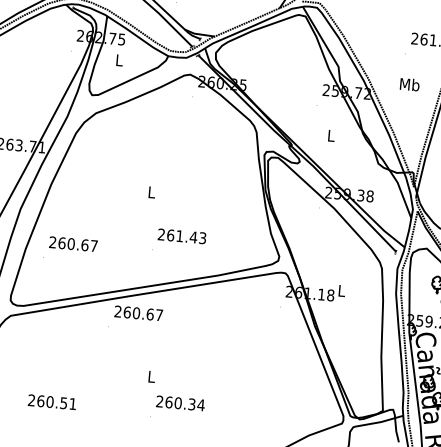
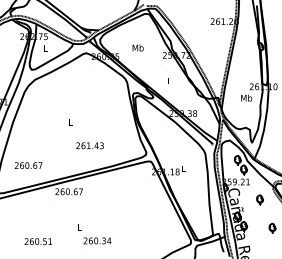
text: (408, 83) -> (137, 47), moved
text: (73, 243) -> (28, 165), moved
text: (52, 402) -> (38, 241), moved

